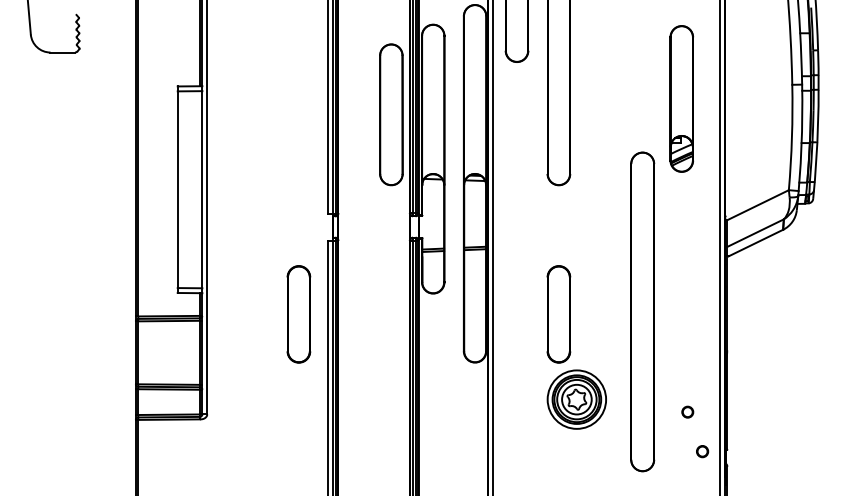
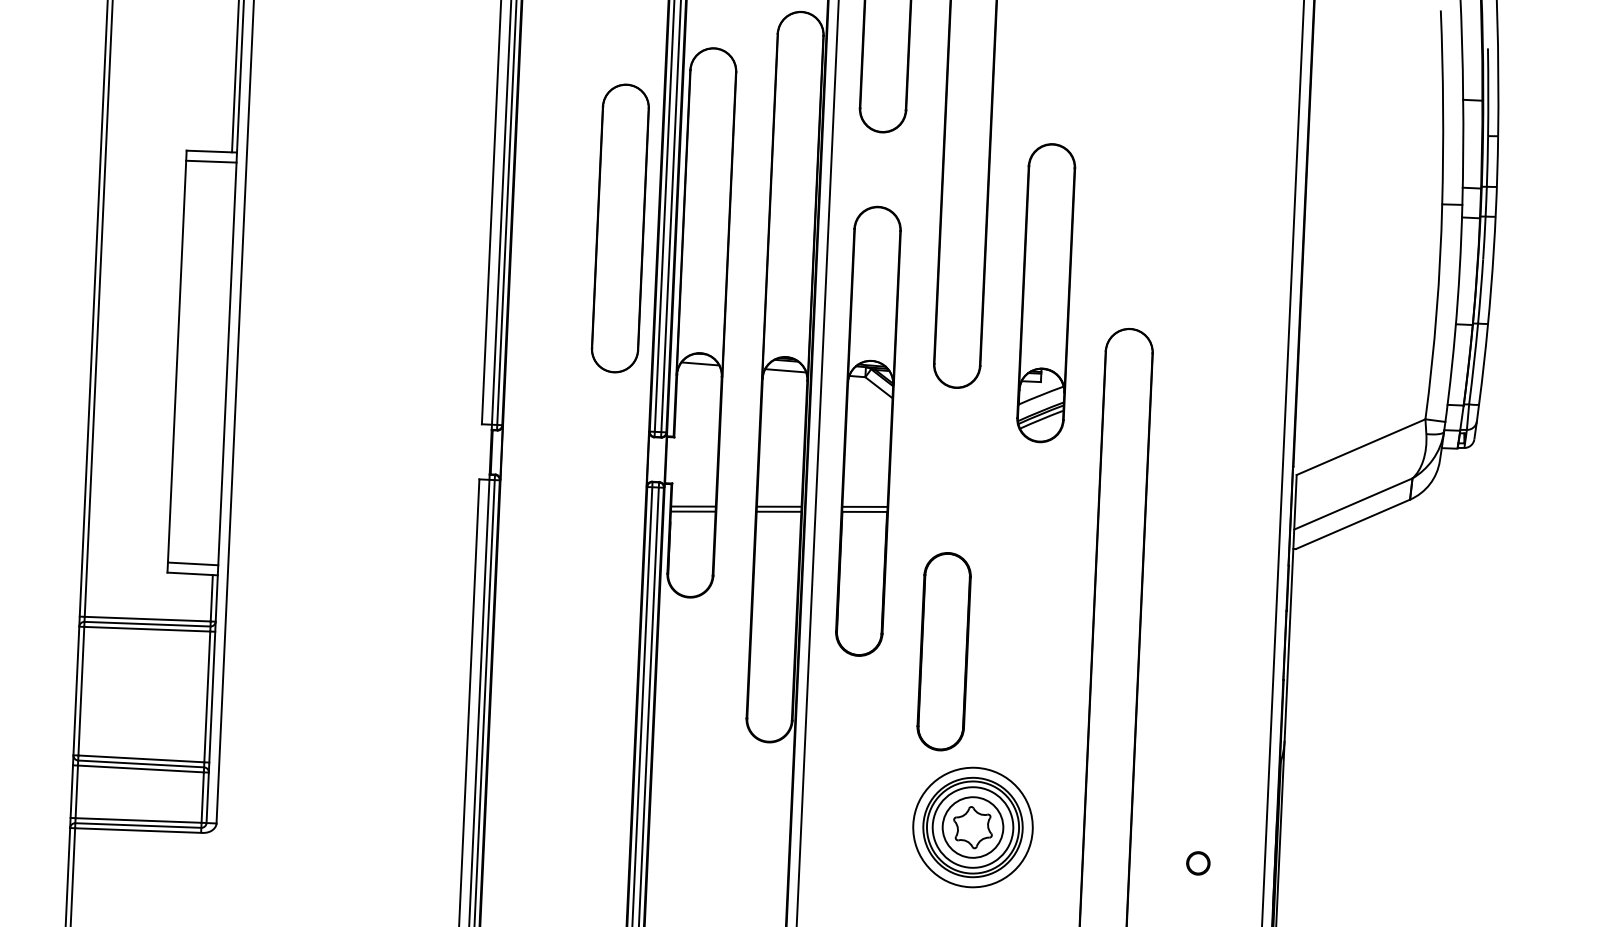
part: (681, 98) -> (1045, 292), moved
part: (516, 208) -> (867, 431), added
part: (298, 314) -> (412, 627), removed

